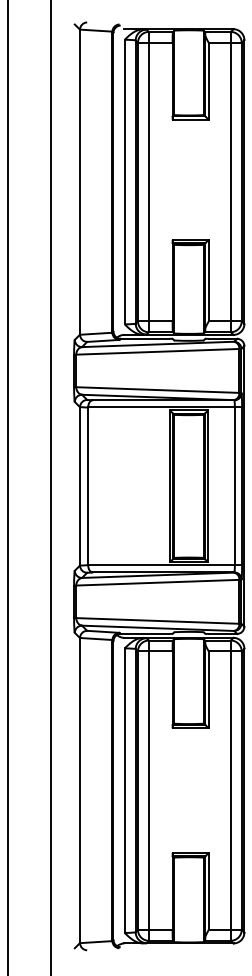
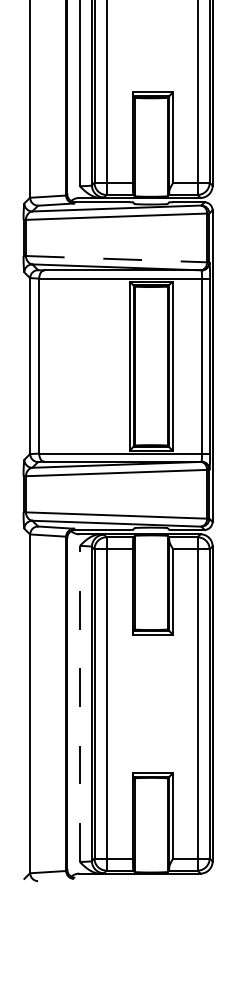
line: (157, 390) -> (116, 259), solid -> dashed
line: (124, 790) -> (79, 703), solid -> dashed

